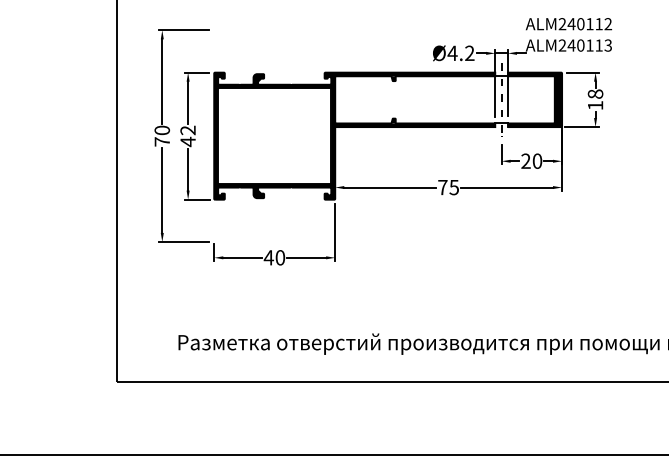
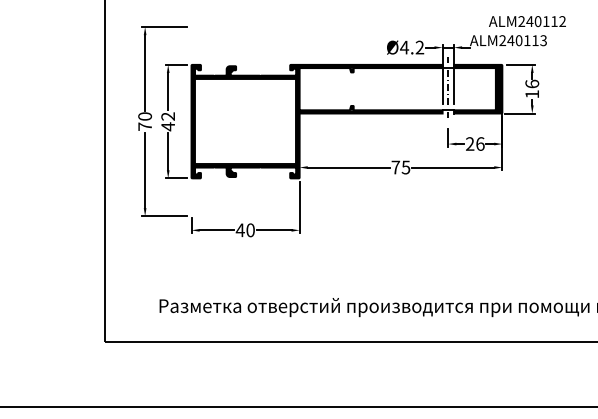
text: (568, 24) -> (527, 21), moved
text: (594, 93) -> (531, 83), 18 -> 16
text: (537, 160) -> (480, 143), 20 -> 26

